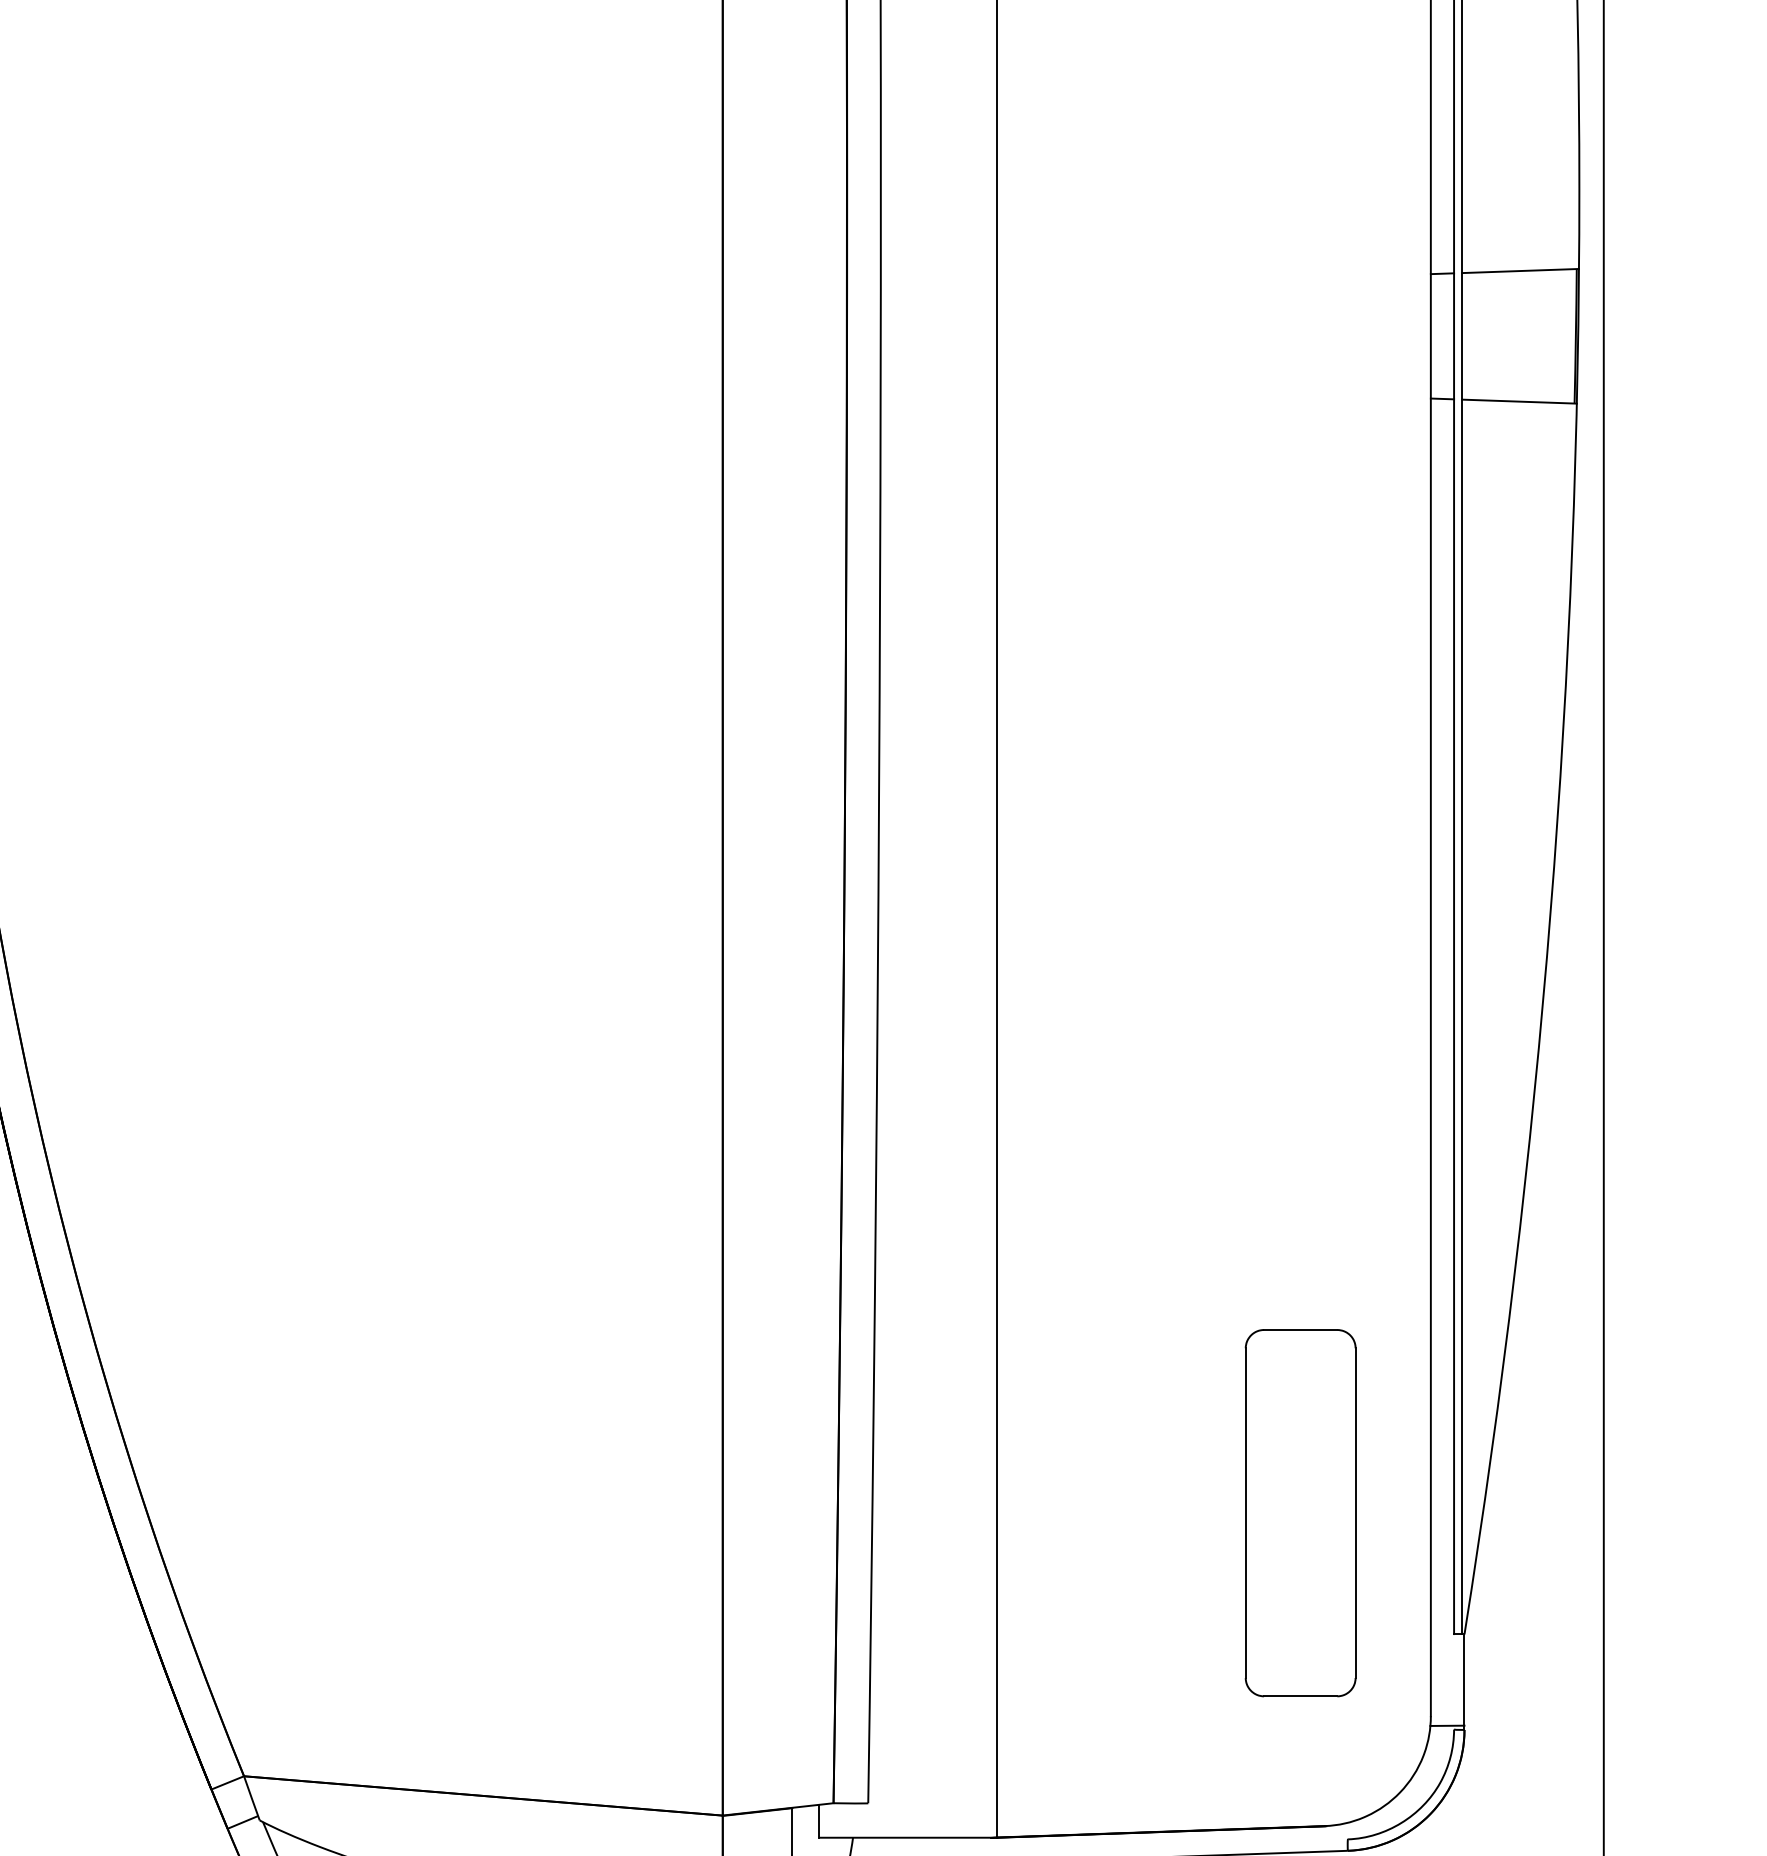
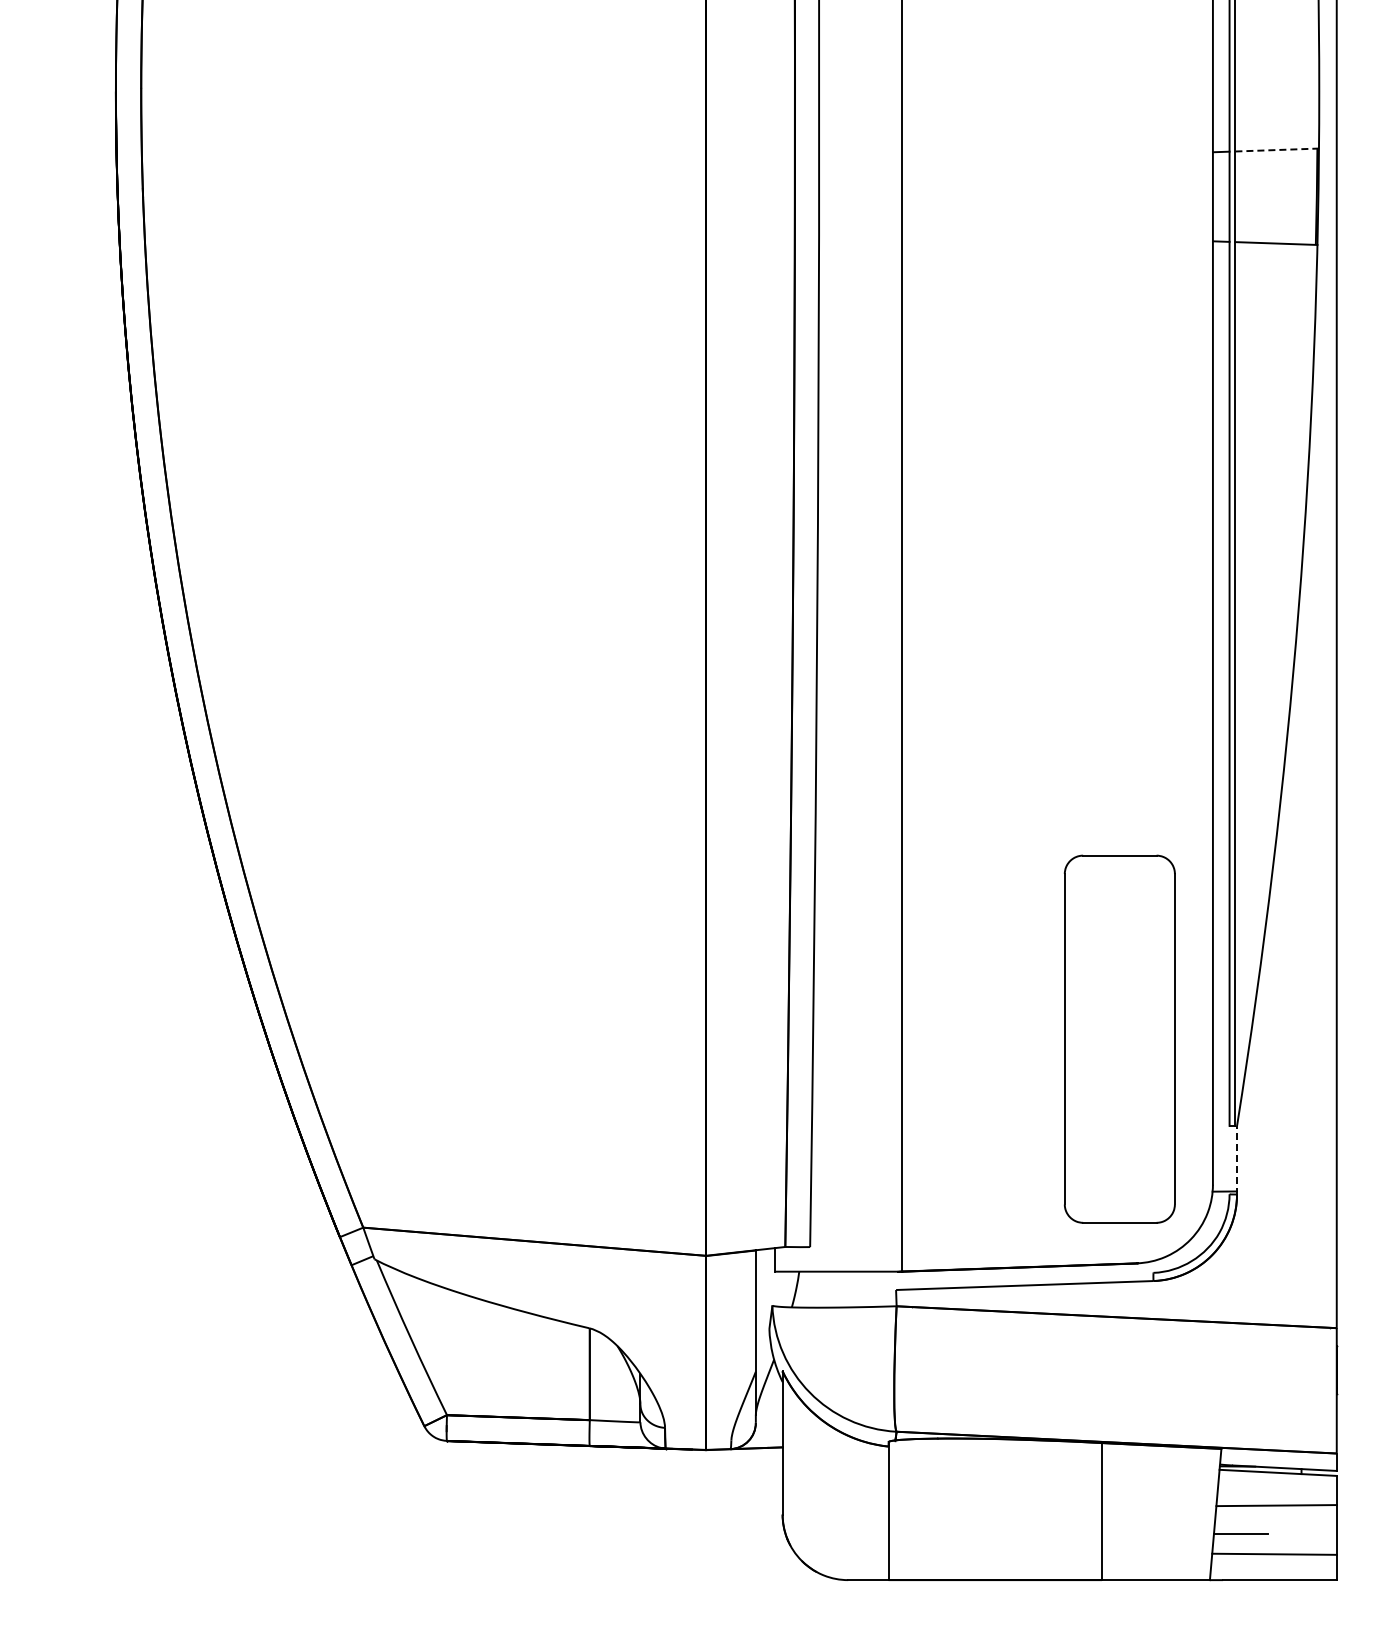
line: (1521, 271) -> (1277, 150), solid -> dashed
part: (1300, 1513) -> (1119, 1039), size x1.4
line: (1465, 1681) -> (1237, 1159), solid -> dashed

